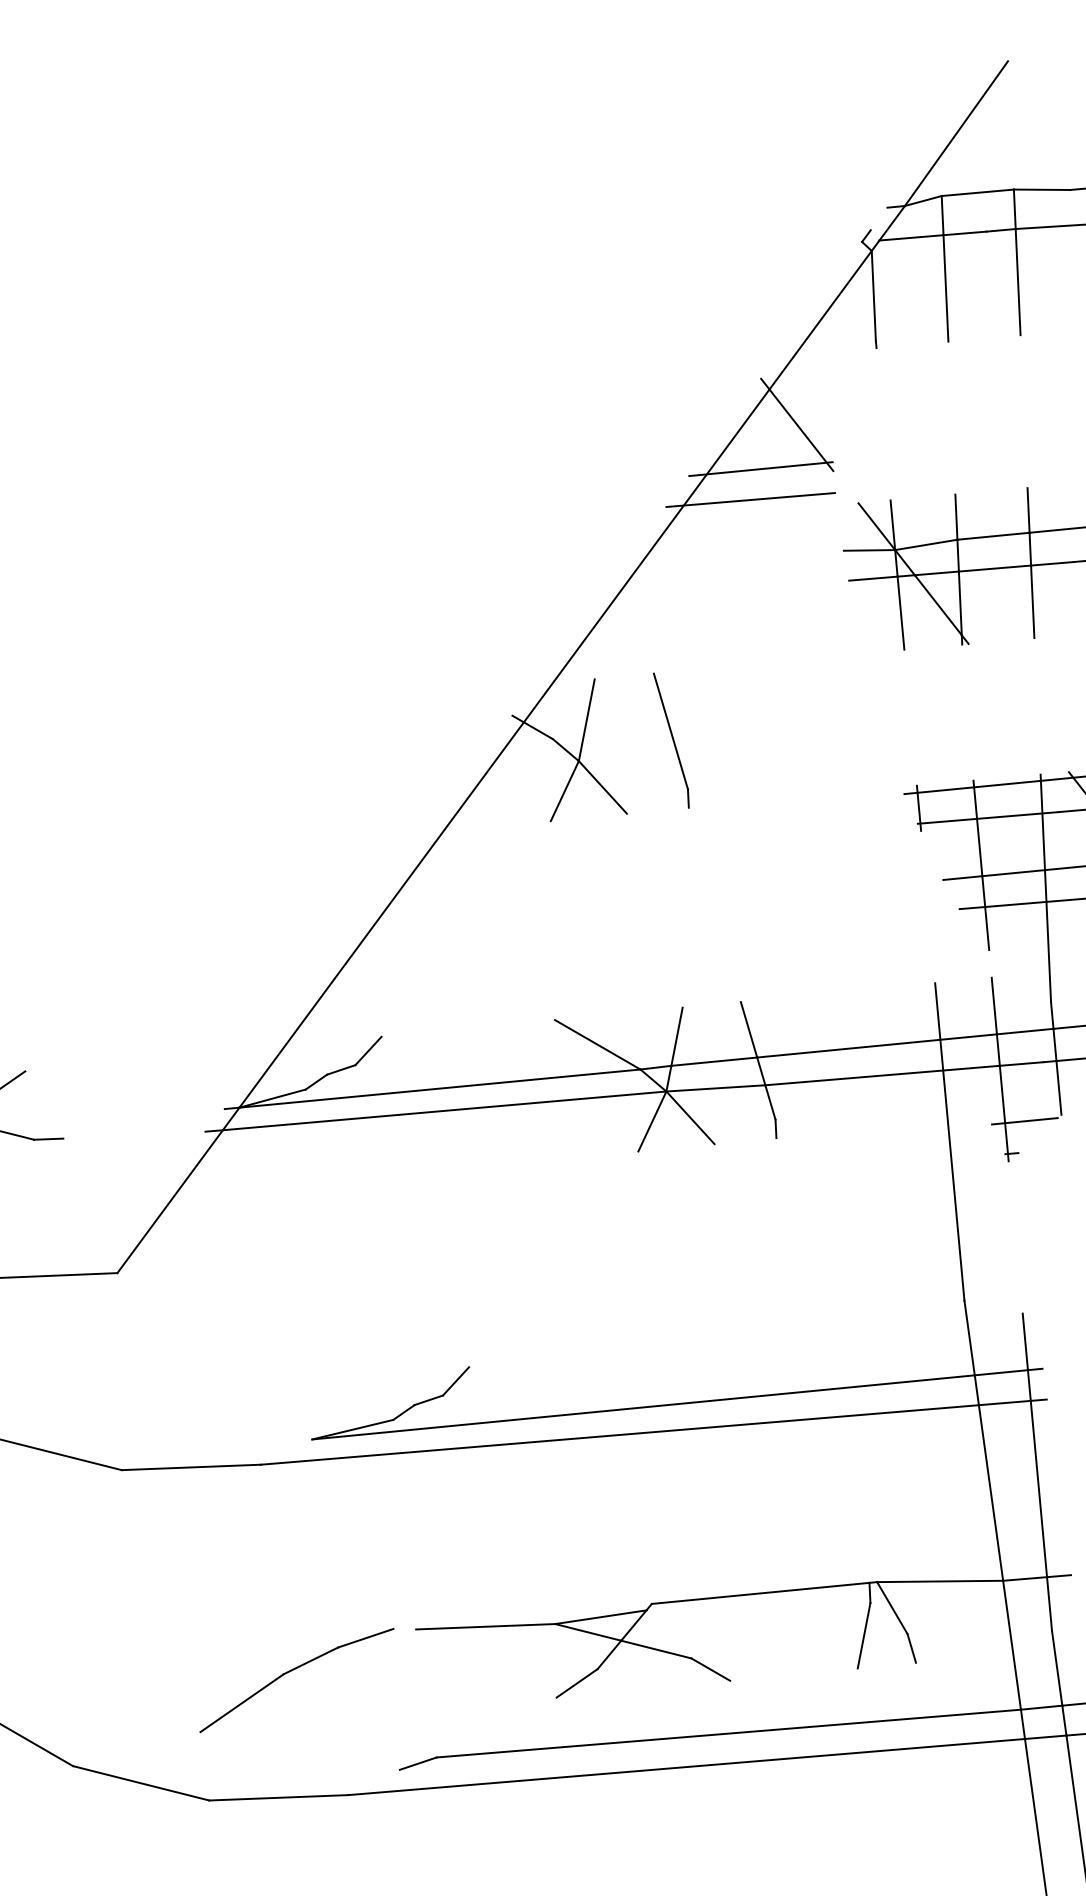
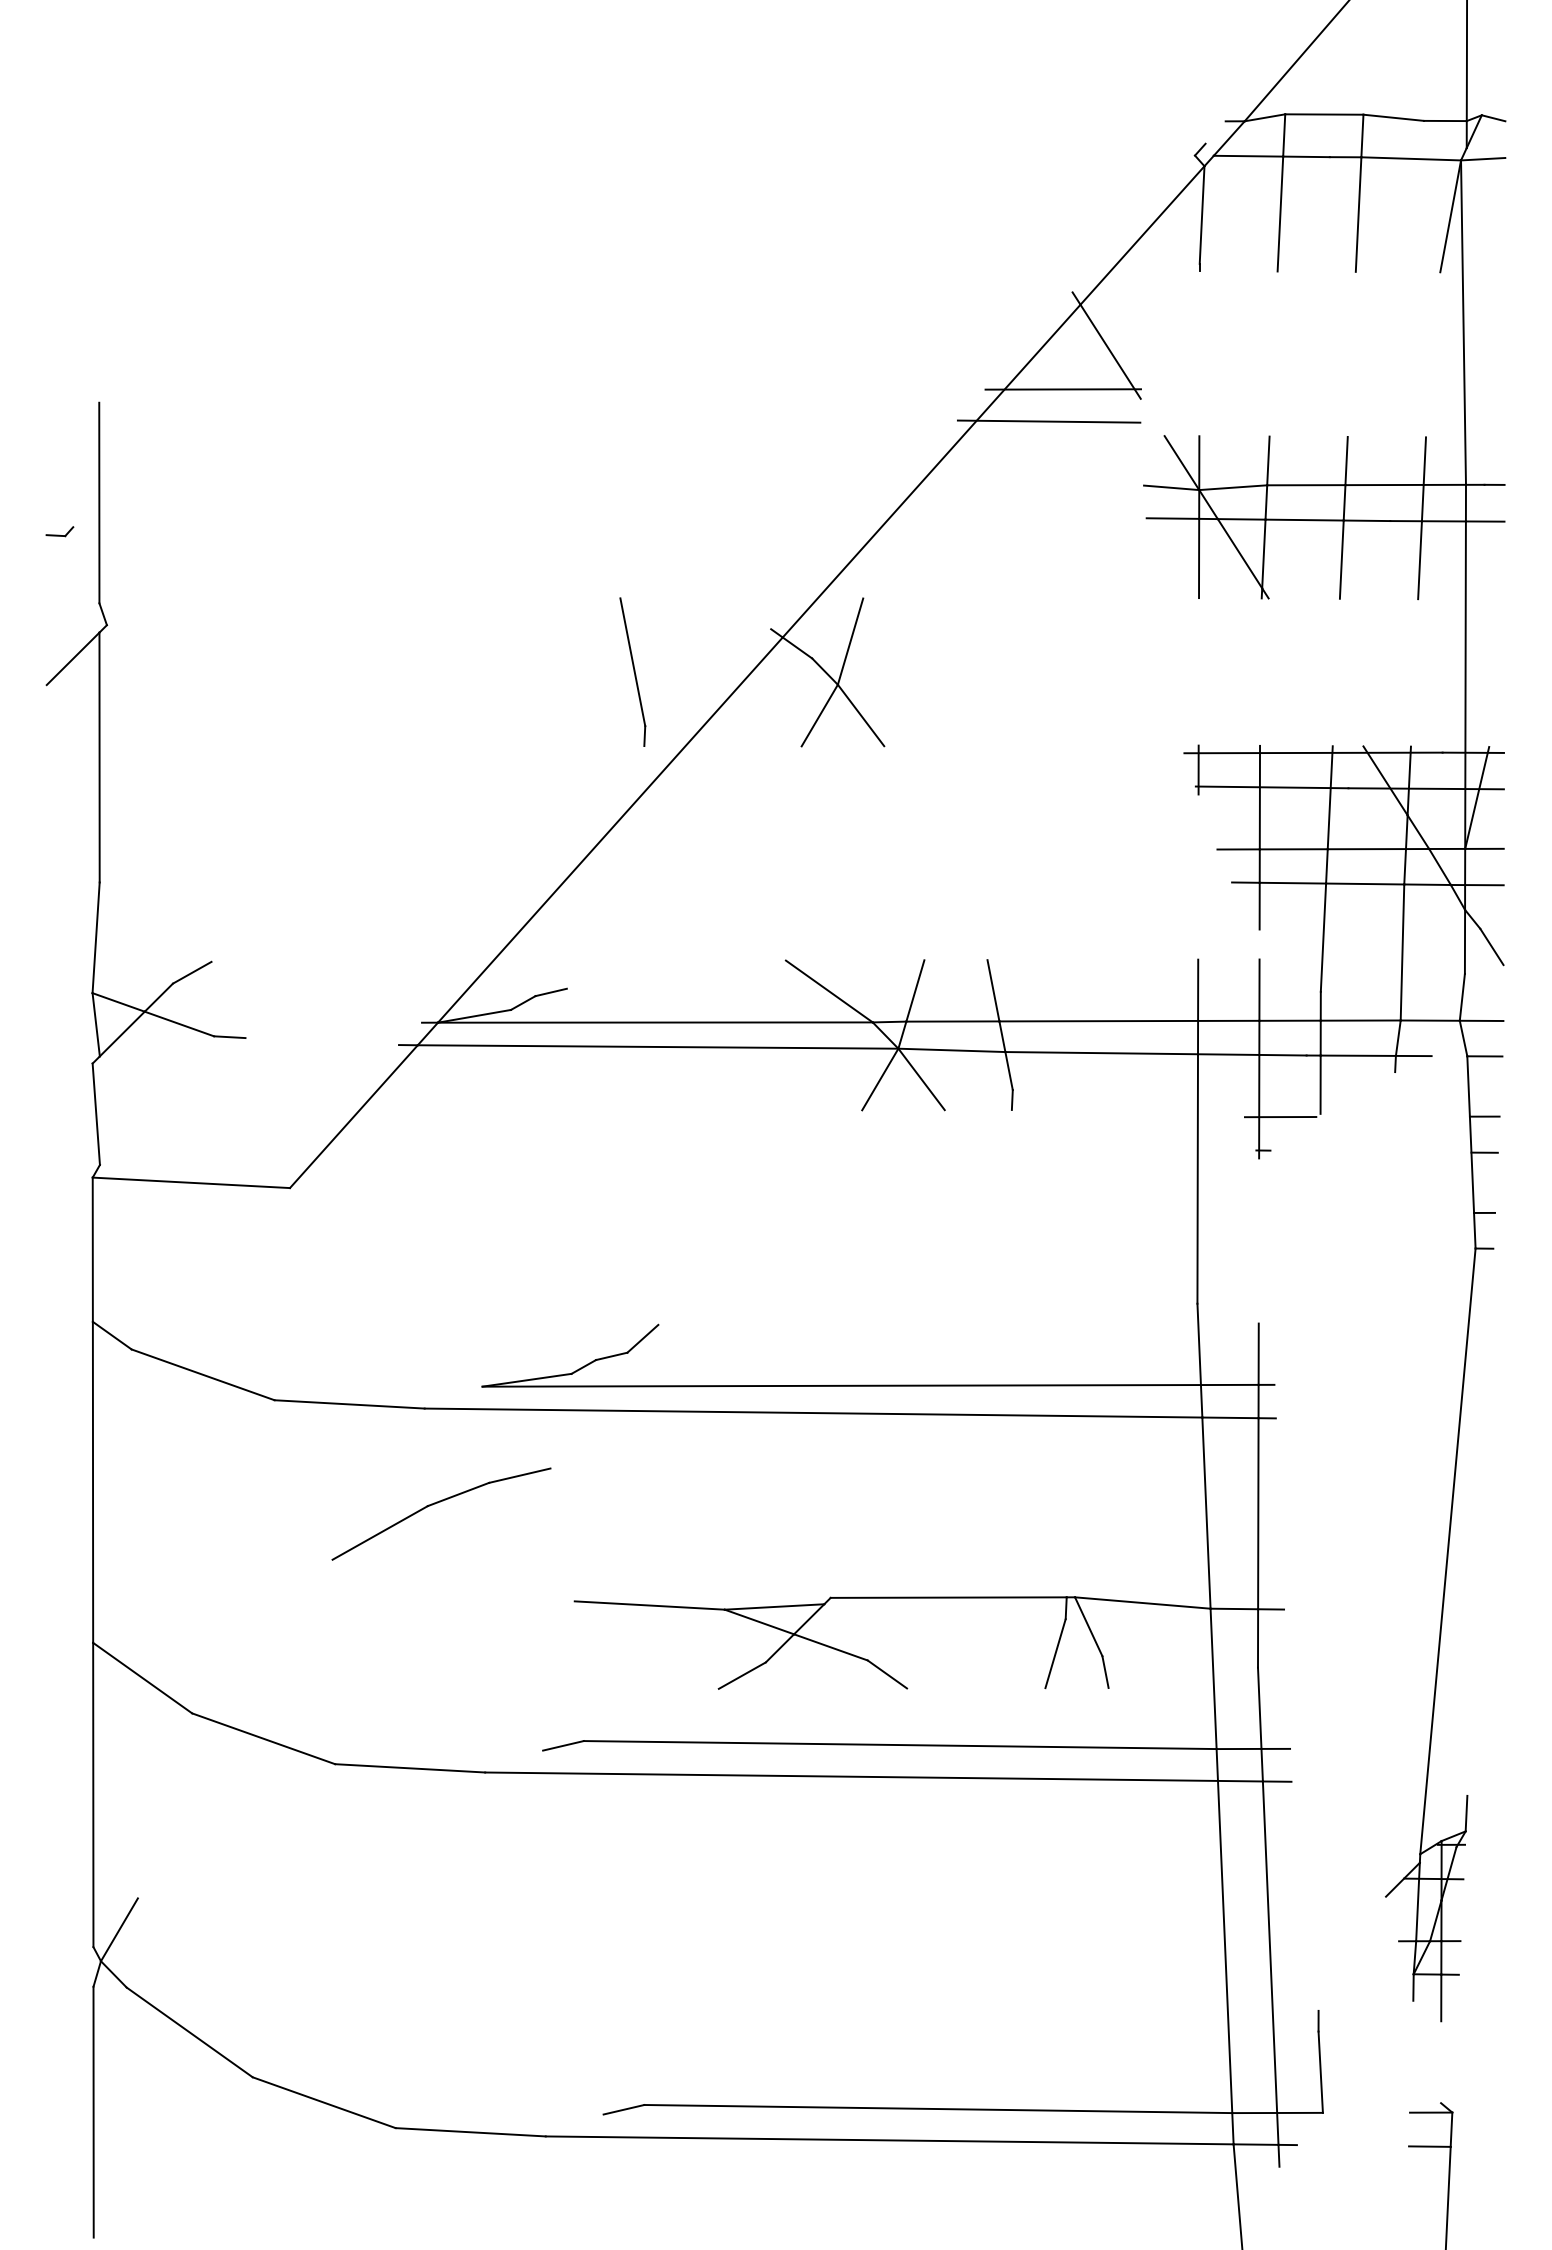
part: (671, 740) -> (632, 671), moved
line: (367, 1050) -> (581, 974), removed
part: (292, 1671) -> (437, 1503), moved

